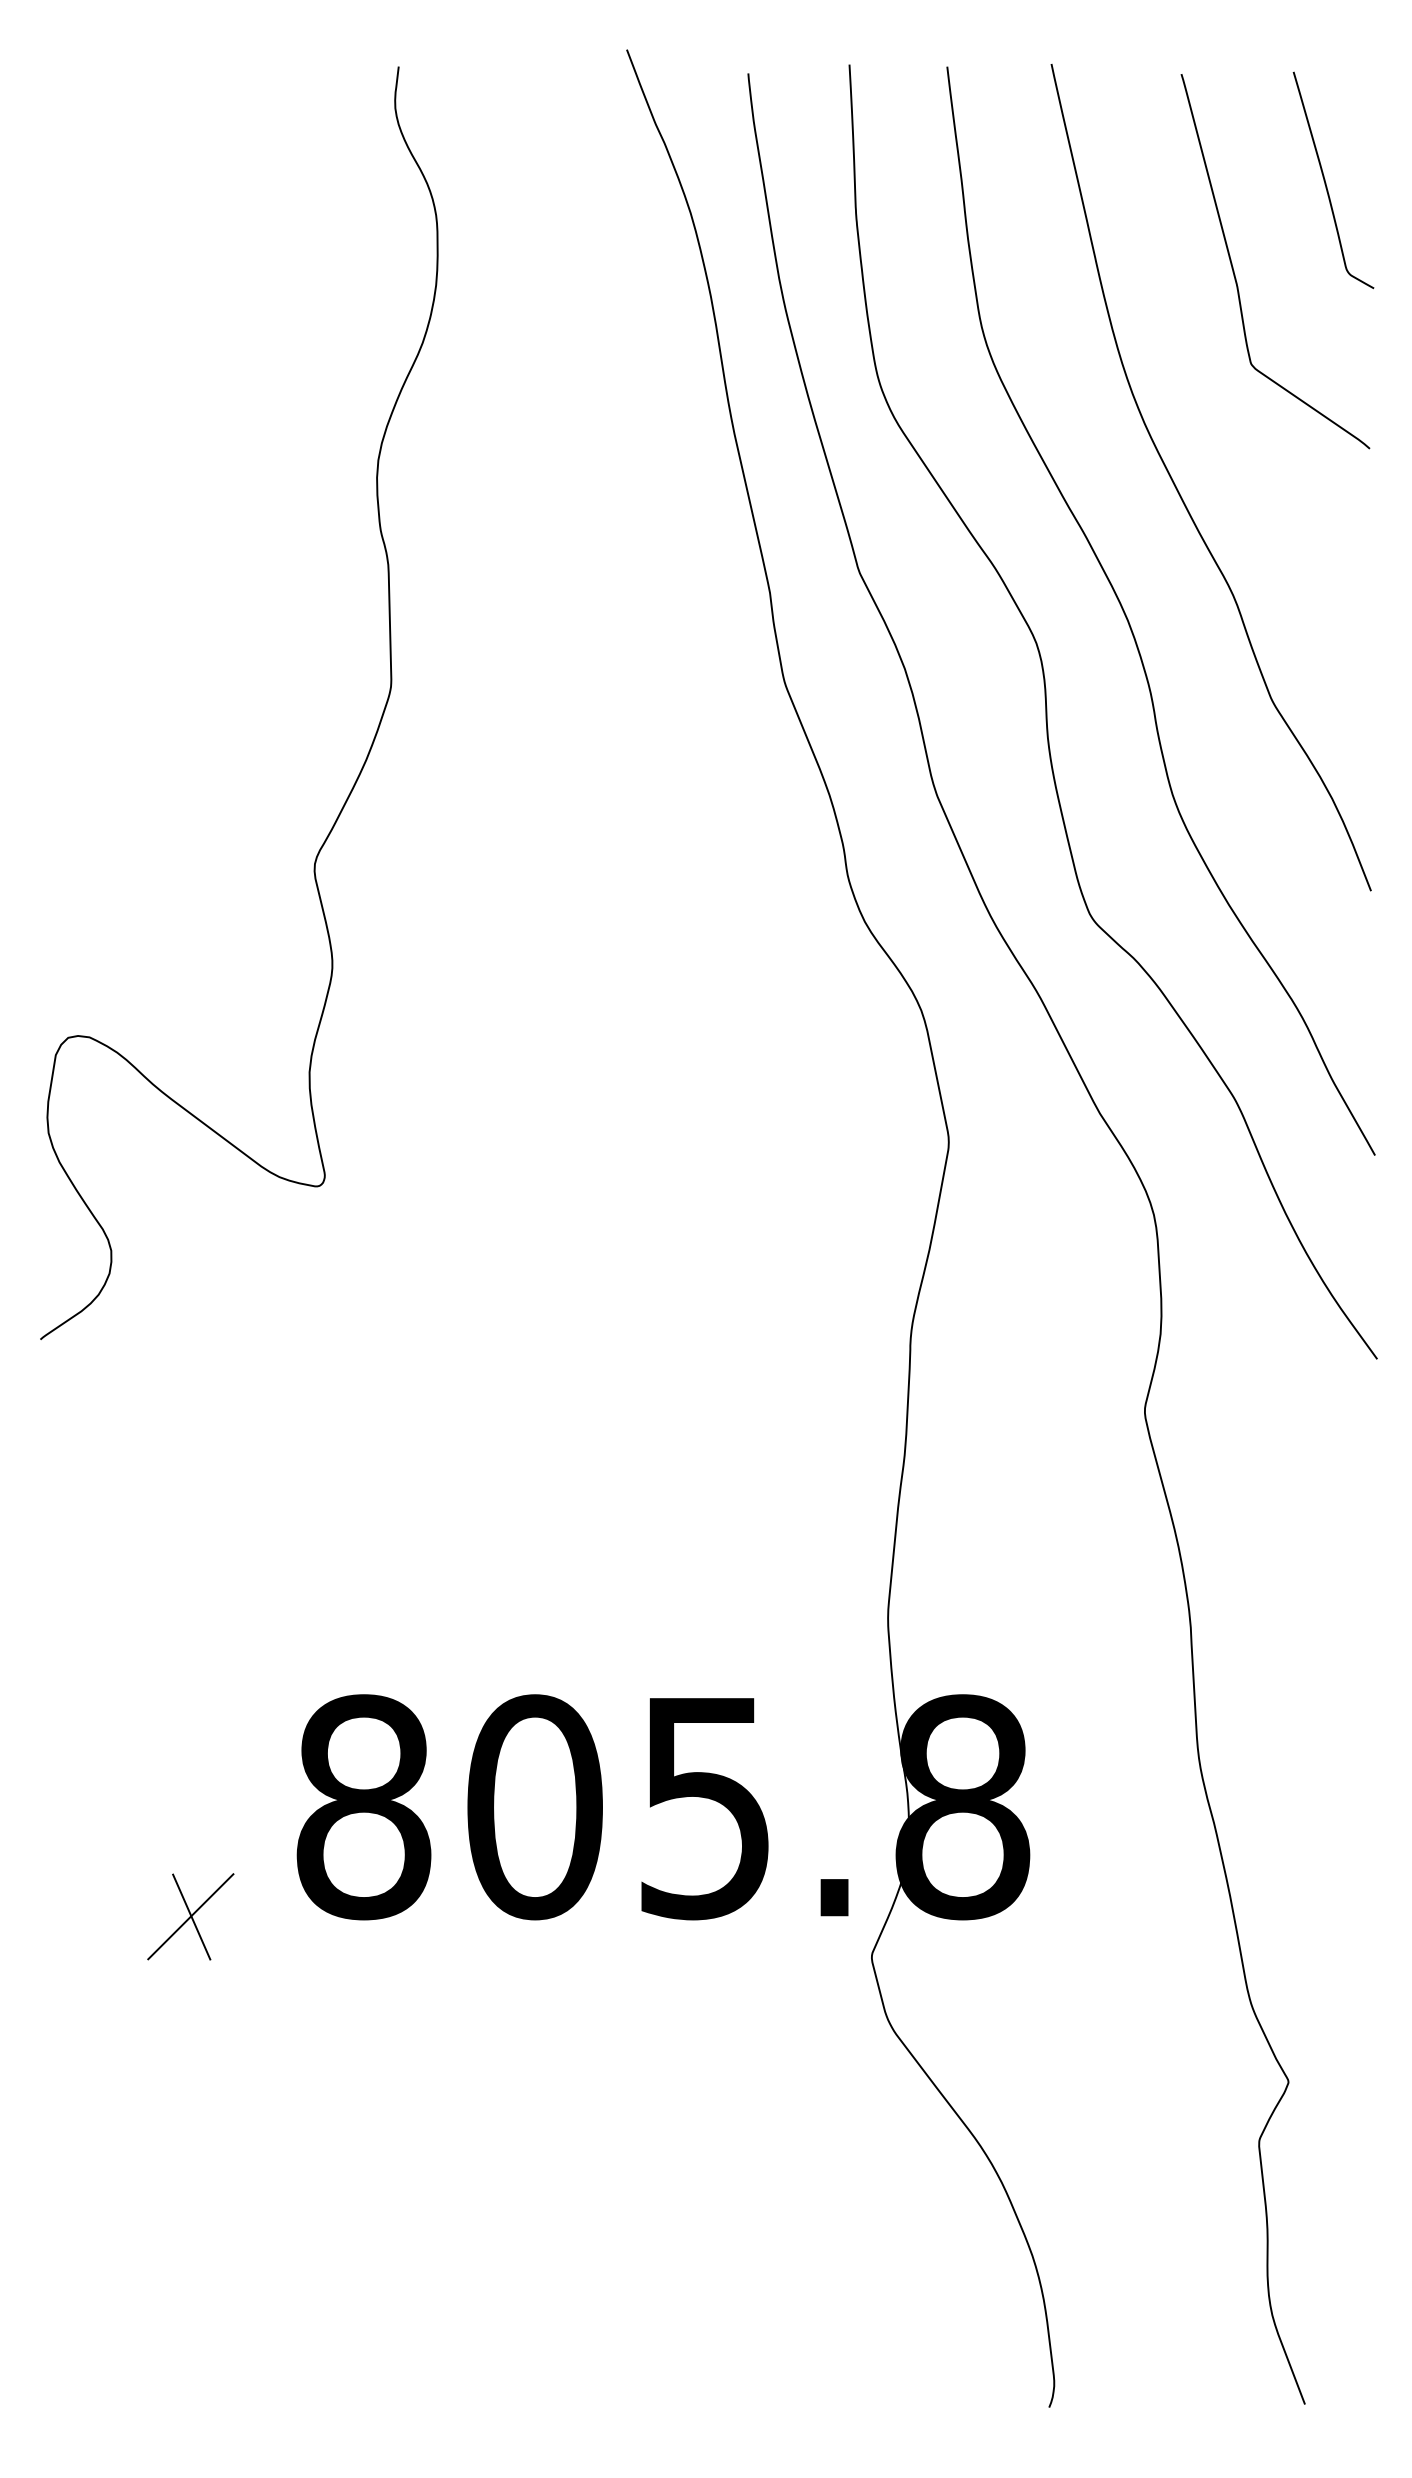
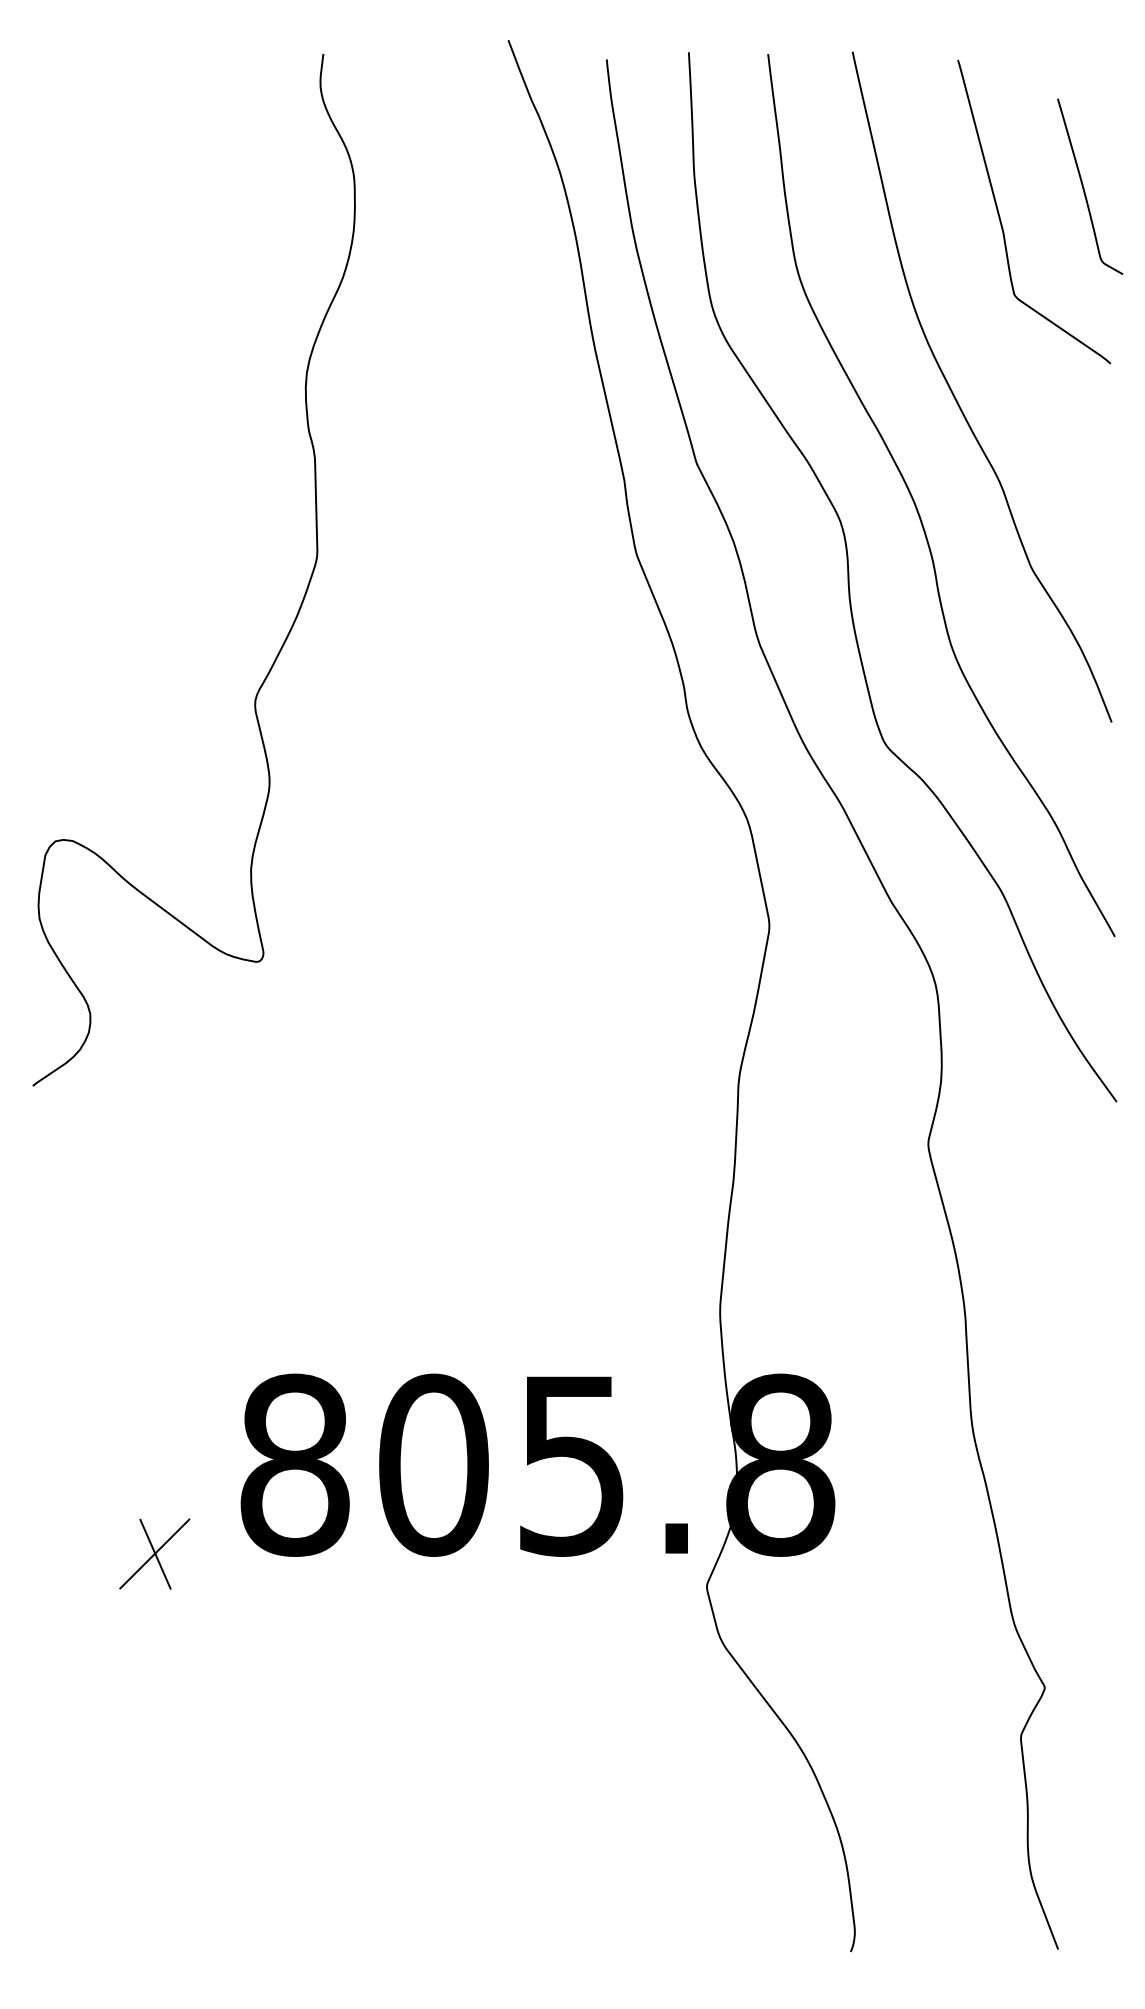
curve: (1326, 182) -> (1084, 188), moved

